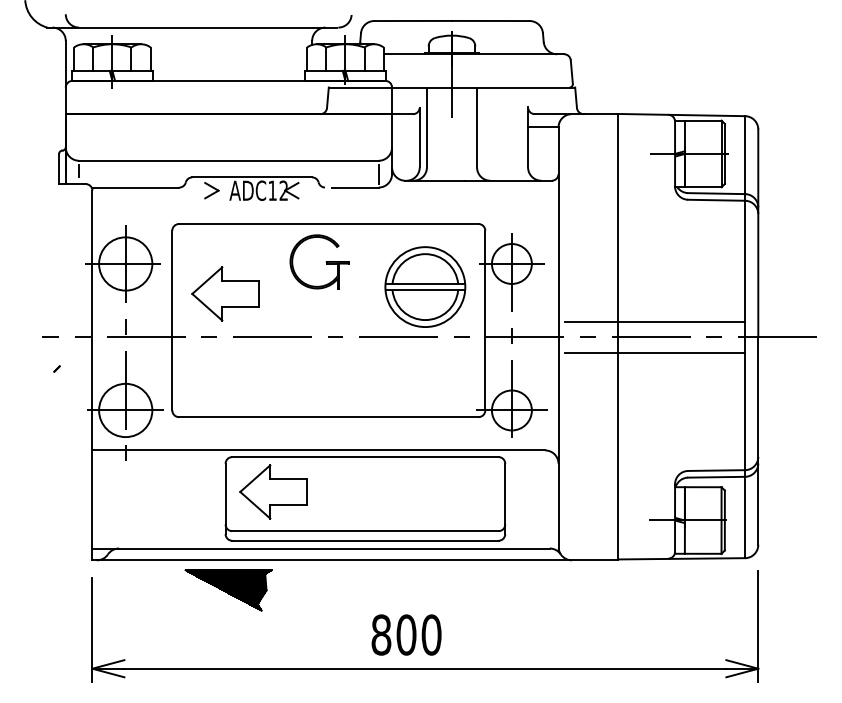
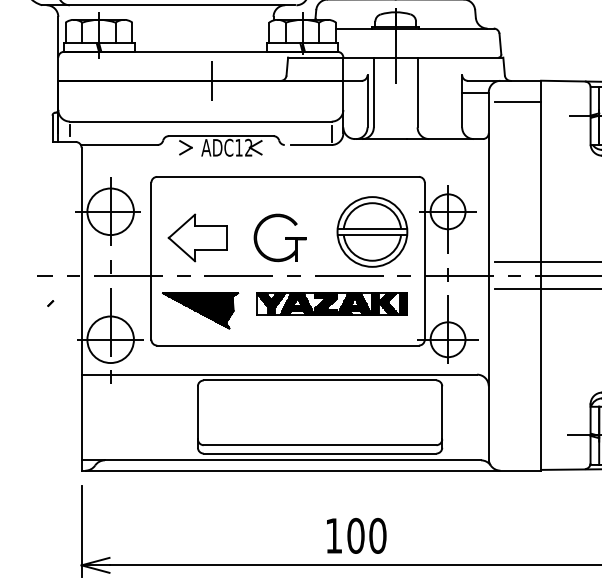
line: (242, 113) -> (212, 80), added
line: (591, 138) -> (517, 102), added
part: (319, 261) -> (279, 237), moved
part: (379, 369) -> (332, 303), added
part: (273, 491) -> (239, 410), removed
part: (228, 590) -> (200, 310), moved
text: (381, 634) -> (334, 535), 800 -> 100

